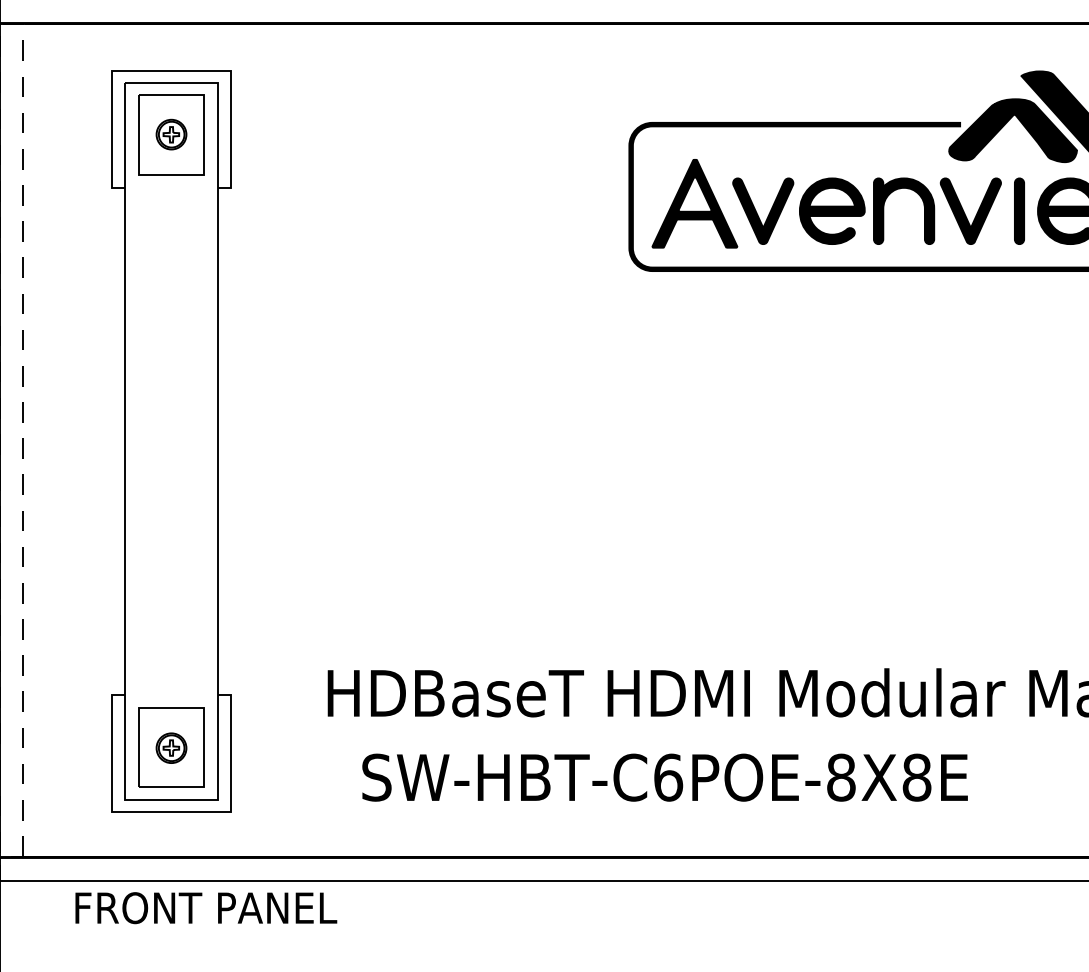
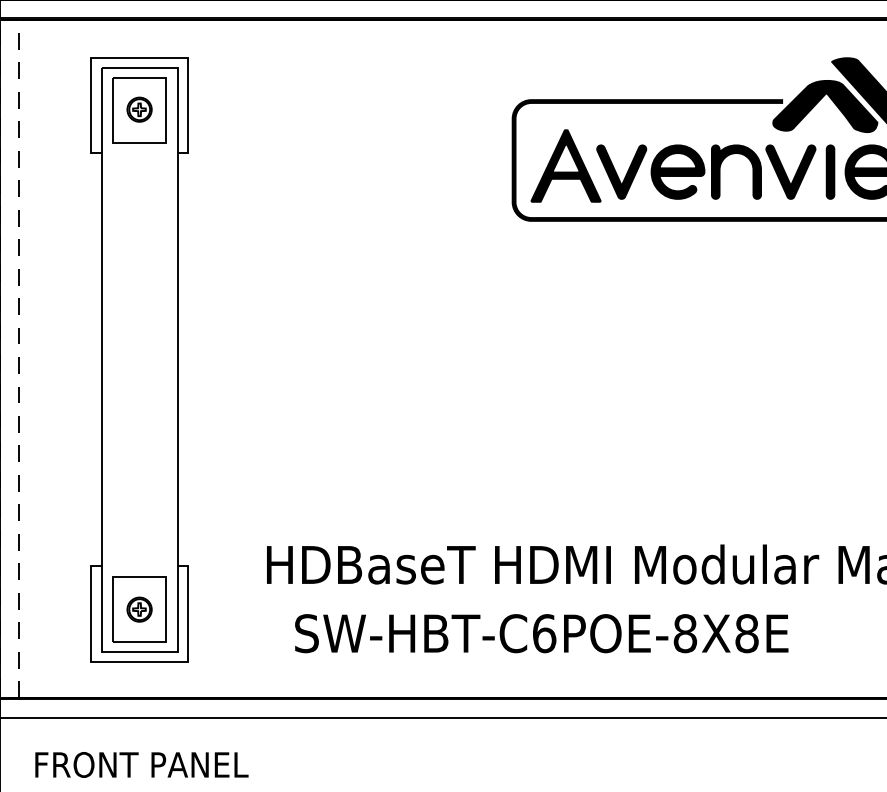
text: (205, 907) -> (141, 764), moved

